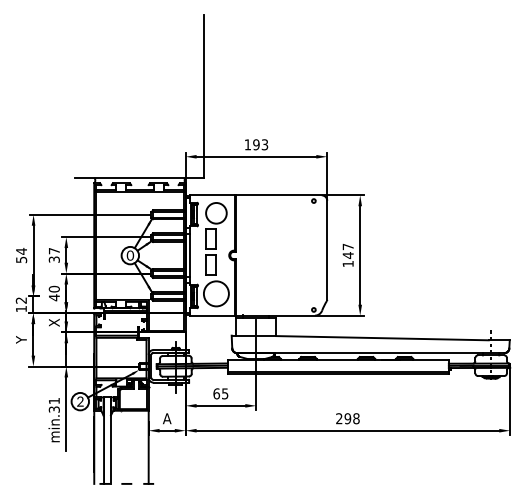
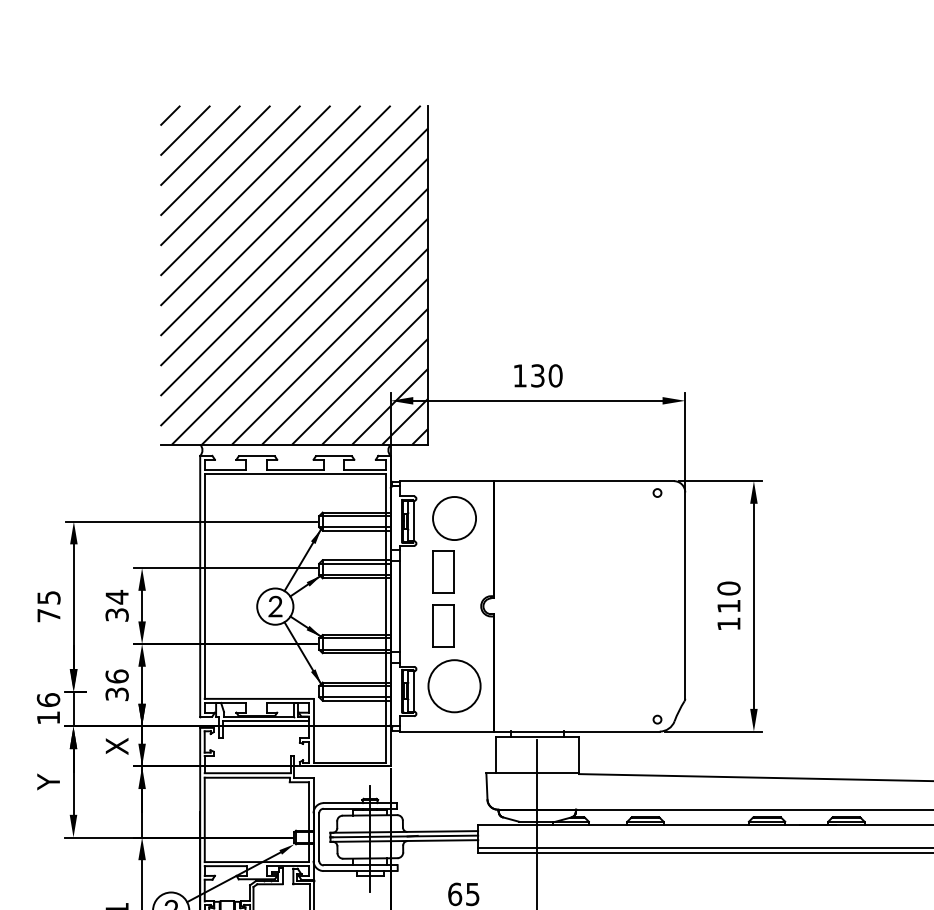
hatch: (139, 96) -> (294, 275), added
text: (260, 144) -> (546, 375), 193 -> 130
text: (54, 250) -> (117, 595), 37 -> 34
text: (347, 251) -> (727, 598), 147 -> 110
text: (21, 255) -> (48, 606), 54 -> 75
text: (130, 256) -> (275, 608), 0 -> 2
text: (53, 293) -> (115, 685), 40 -> 36
text: (20, 300) -> (46, 700), 12 -> 16

